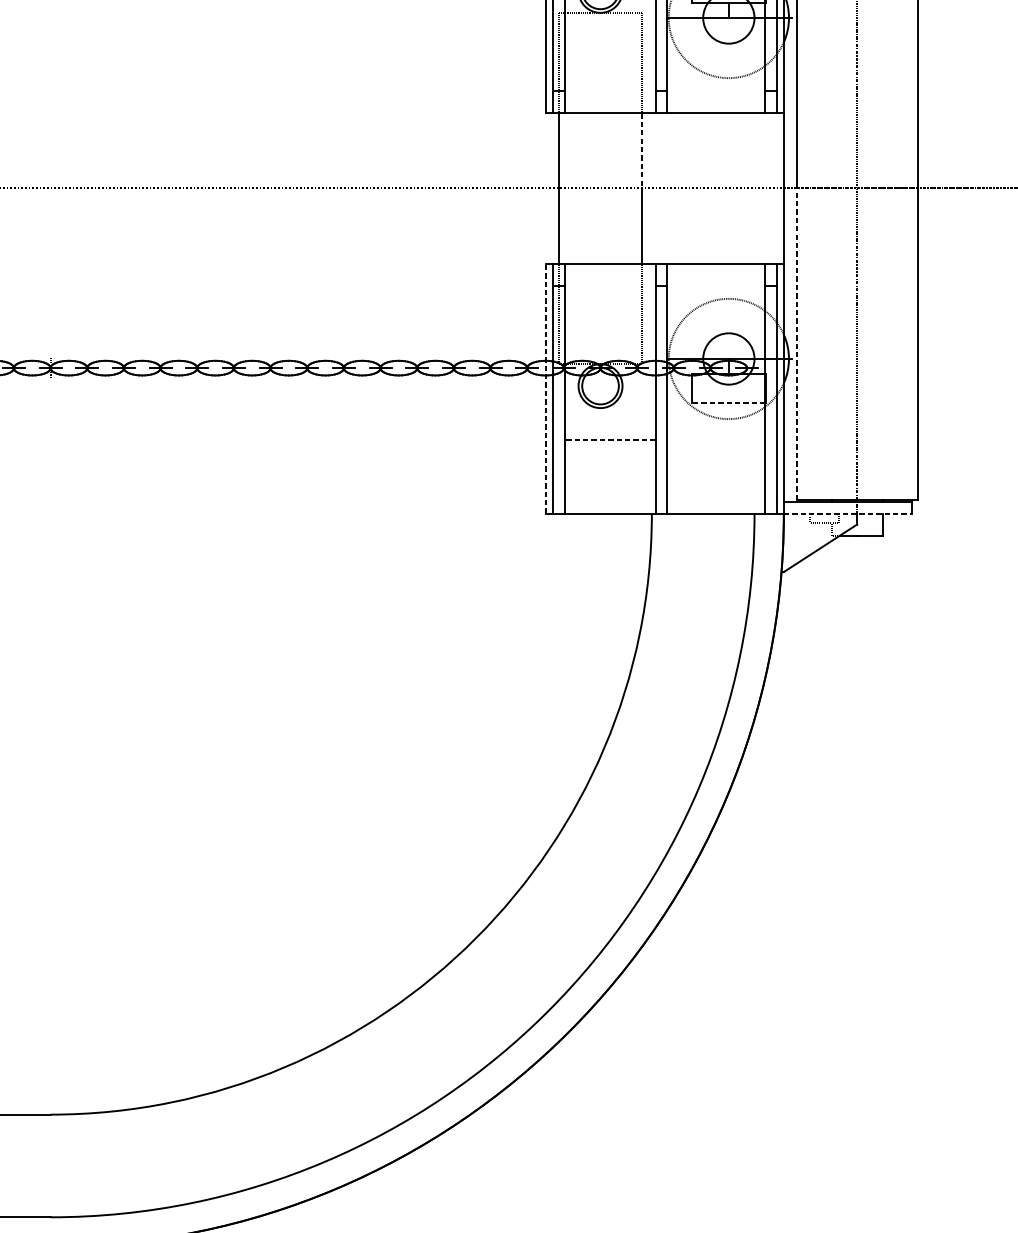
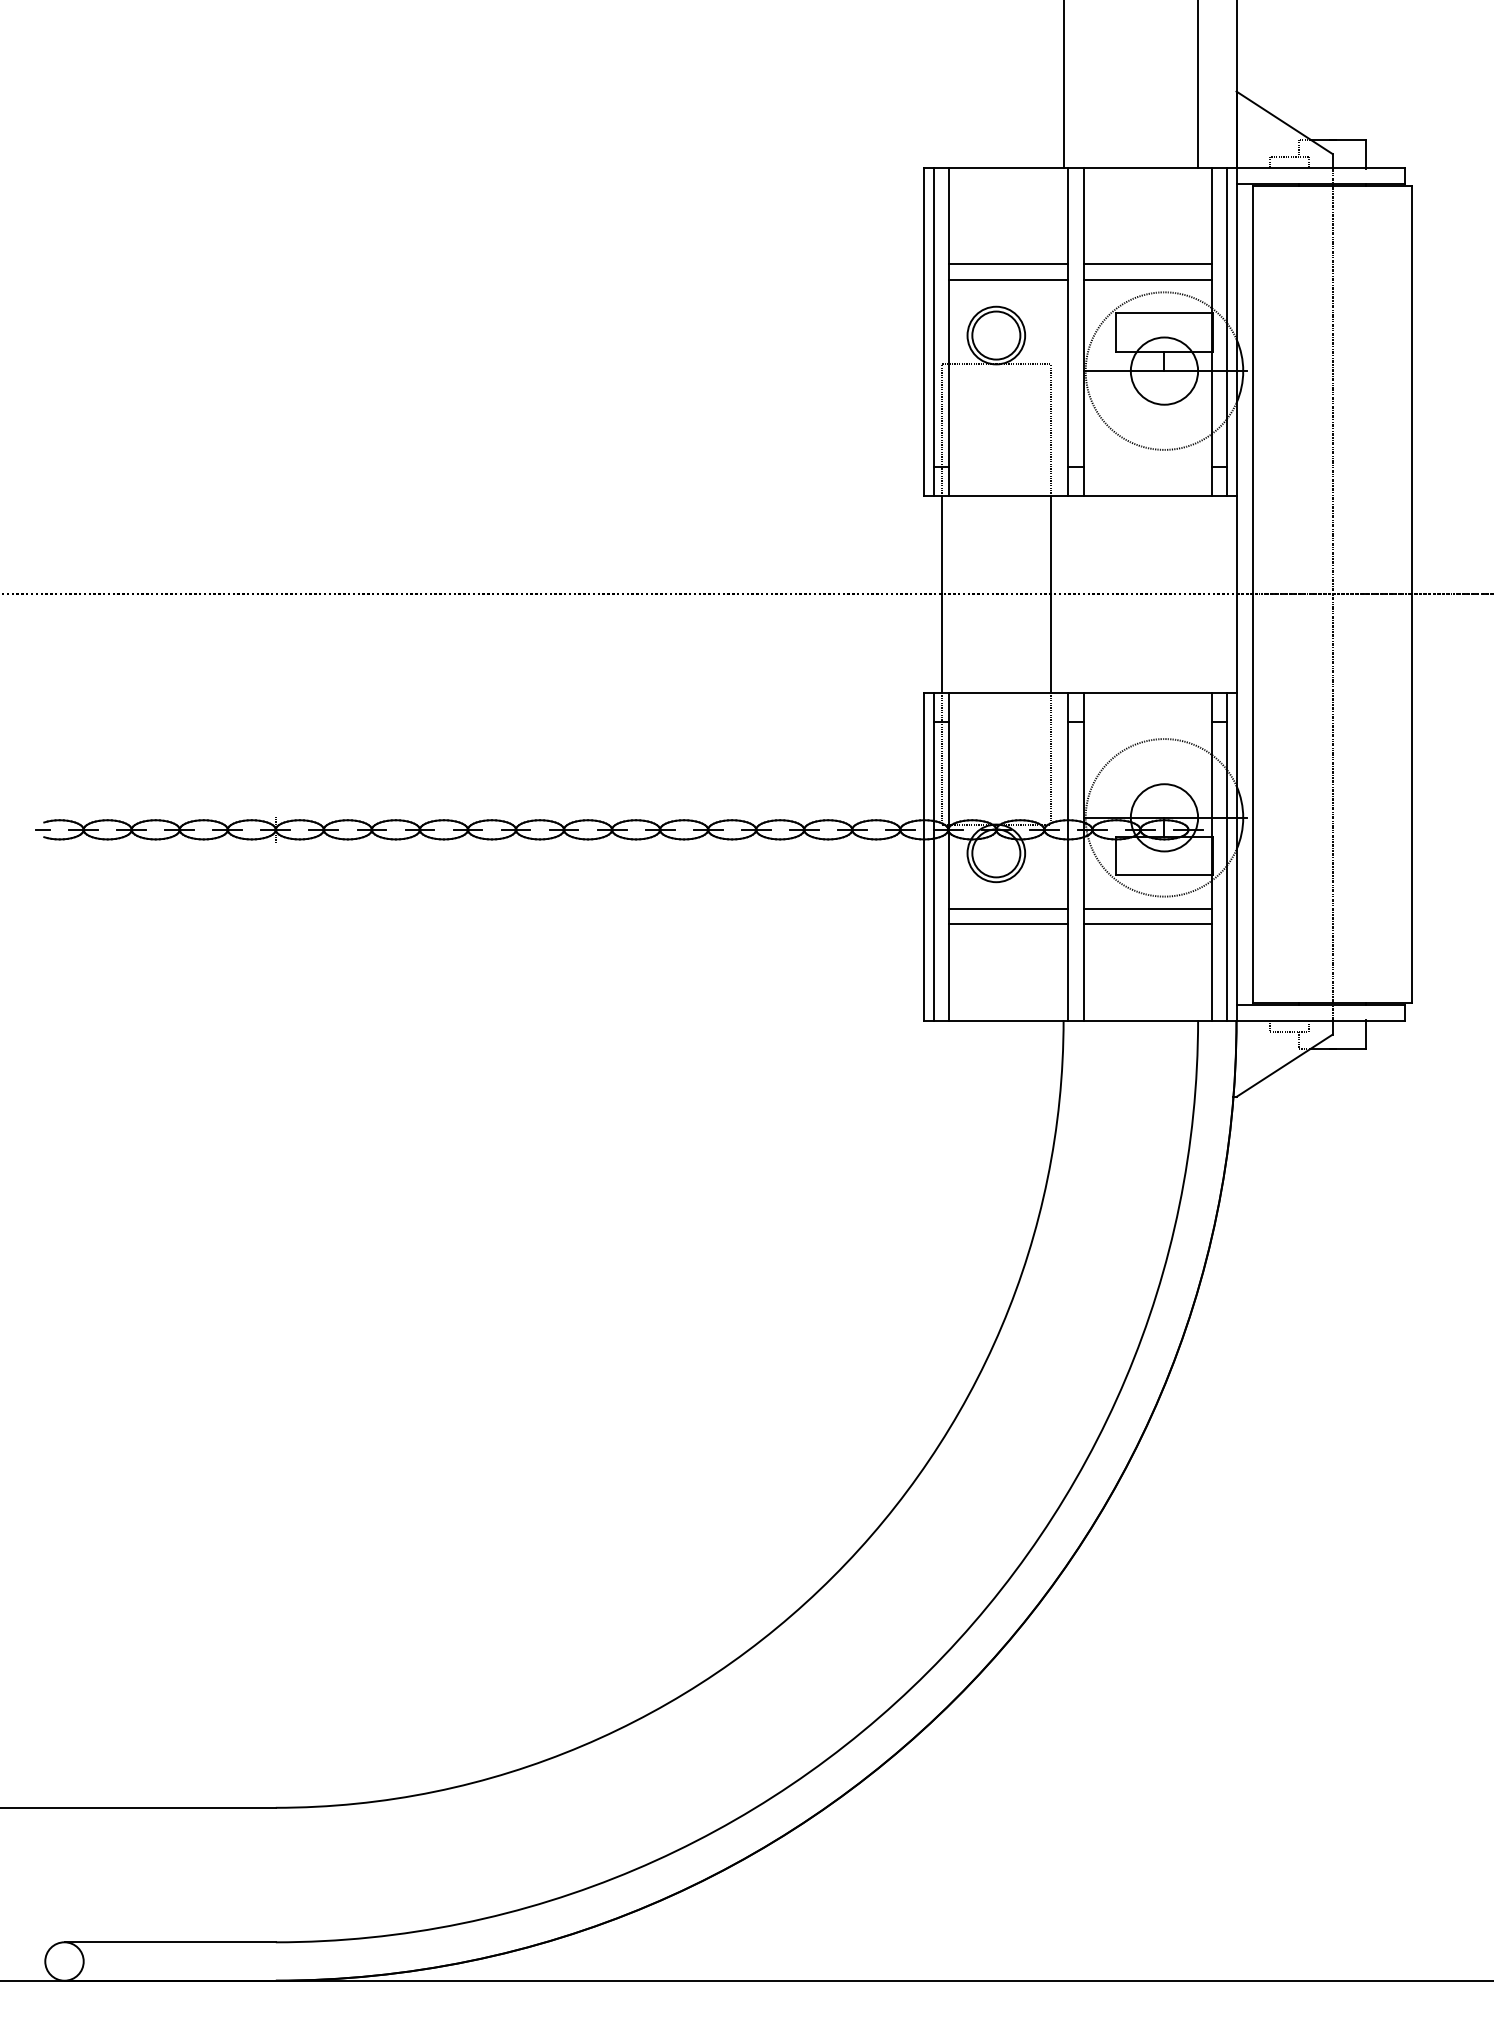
line: (642, 151) -> (1051, 545), dashed -> solid
line: (796, 344) -> (1253, 798), dashed -> solid
line: (545, 388) -> (924, 856), dashed -> solid
line: (728, 403) -> (1163, 875), dashed -> solid
line: (609, 428) -> (1008, 909), added
line: (715, 428) -> (1147, 909), added
line: (609, 440) -> (1008, 924), dashed -> solid
line: (715, 440) -> (1147, 924), added
line: (848, 513) -> (1321, 1020), dashed -> solid

